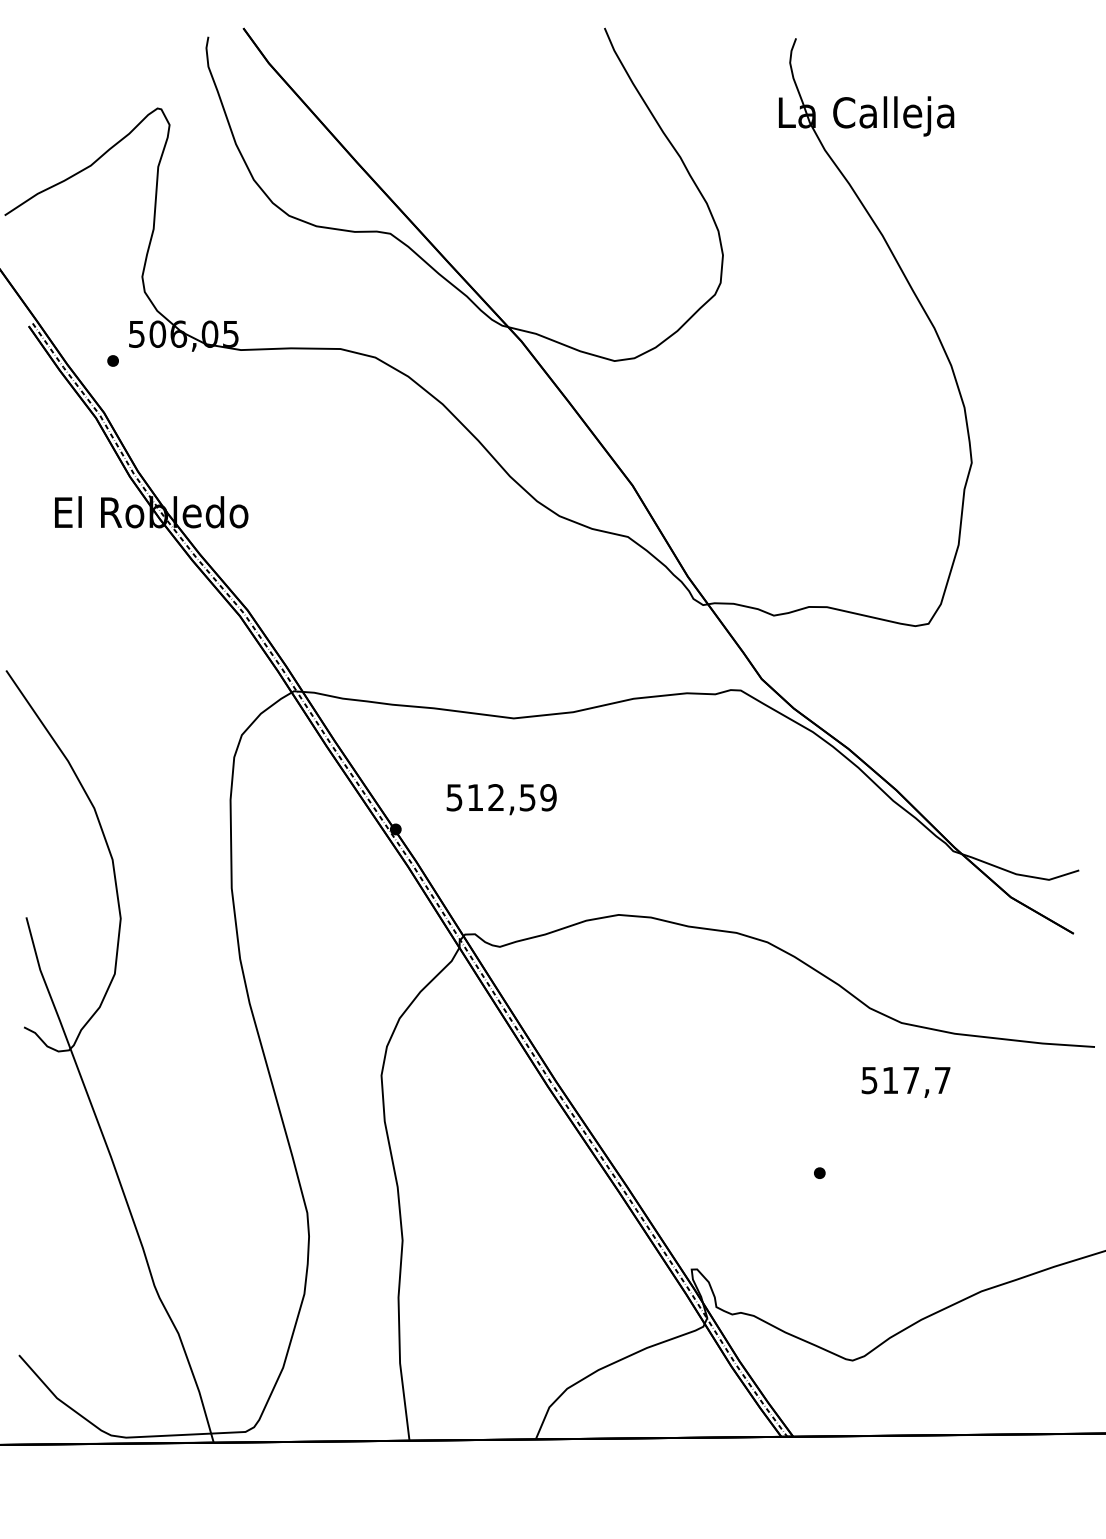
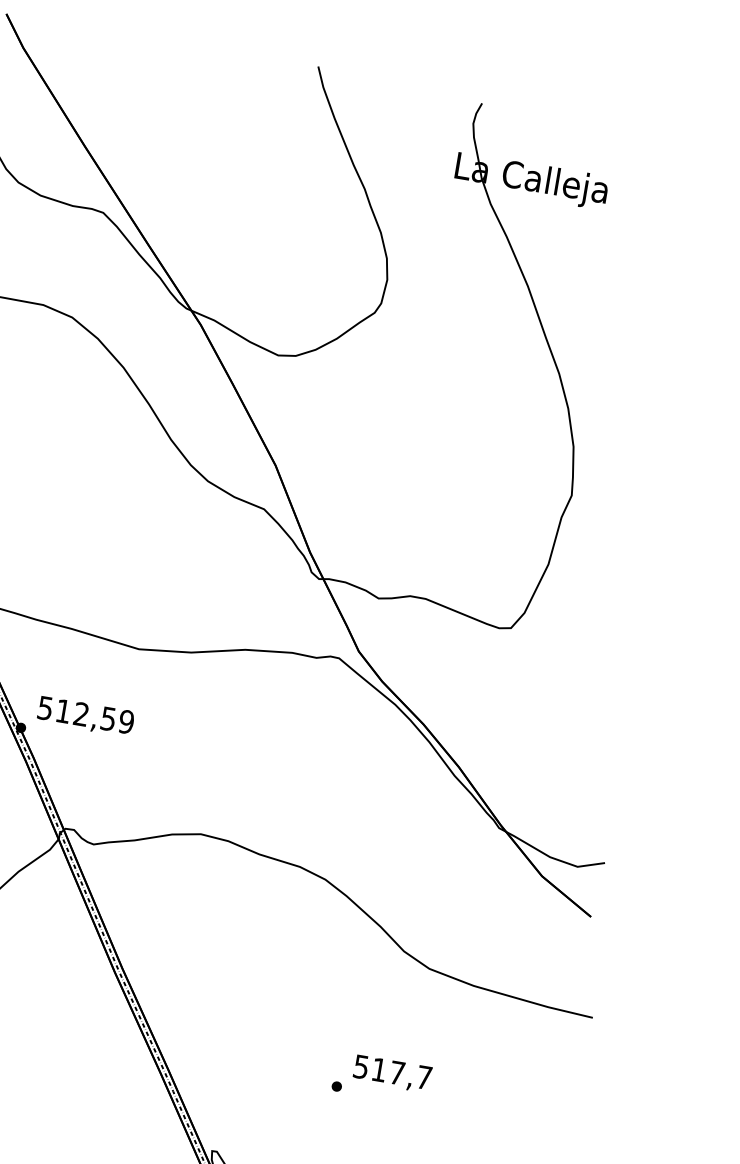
text: (501, 799) -> (85, 716), moved
text: (905, 1082) -> (391, 1073), moved

